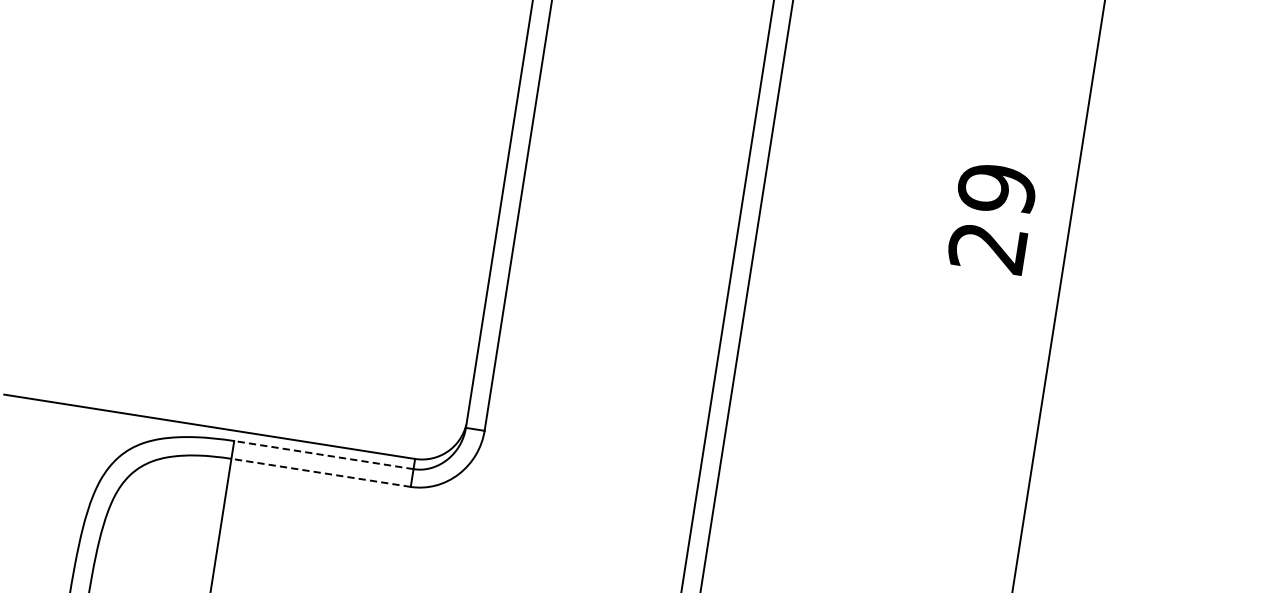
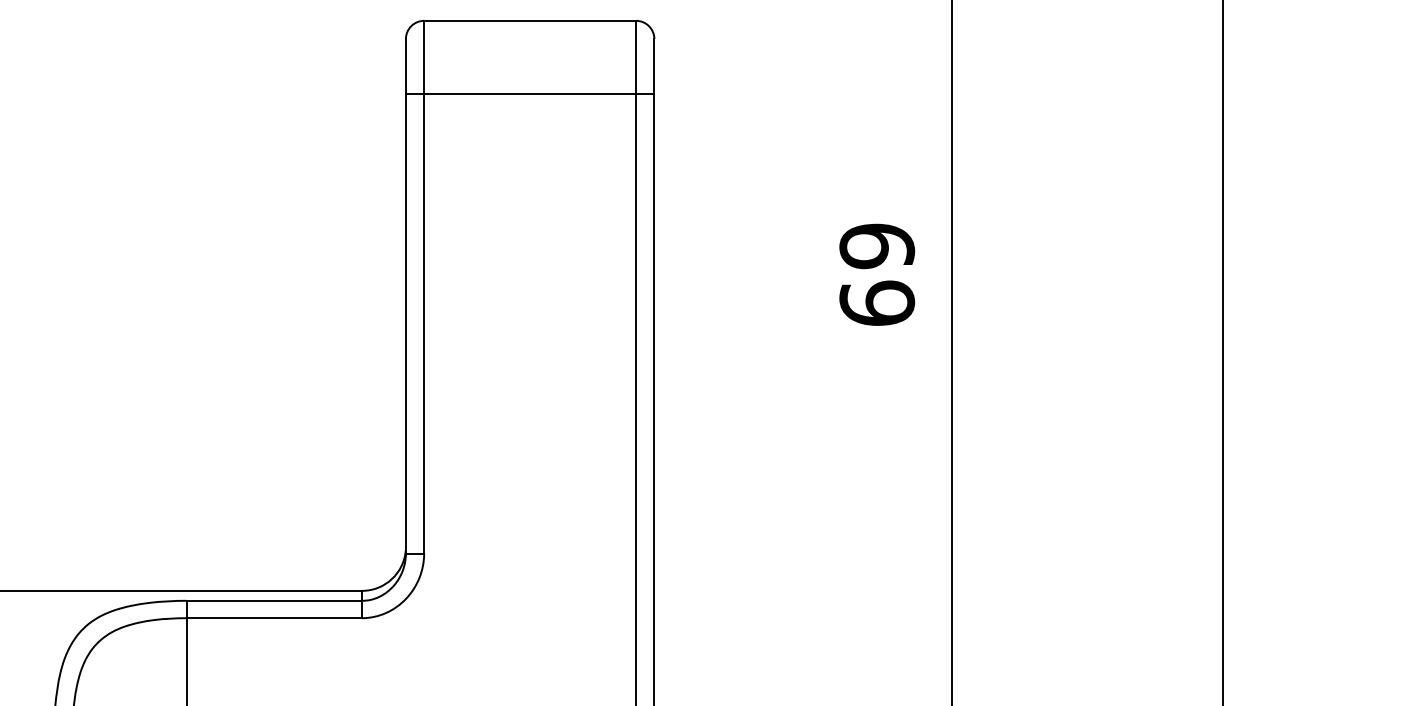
text: (988, 246) -> (877, 302), 29 -> 69
line: (324, 454) -> (274, 600), dashed -> solid
line: (321, 473) -> (274, 618), dashed -> solid

